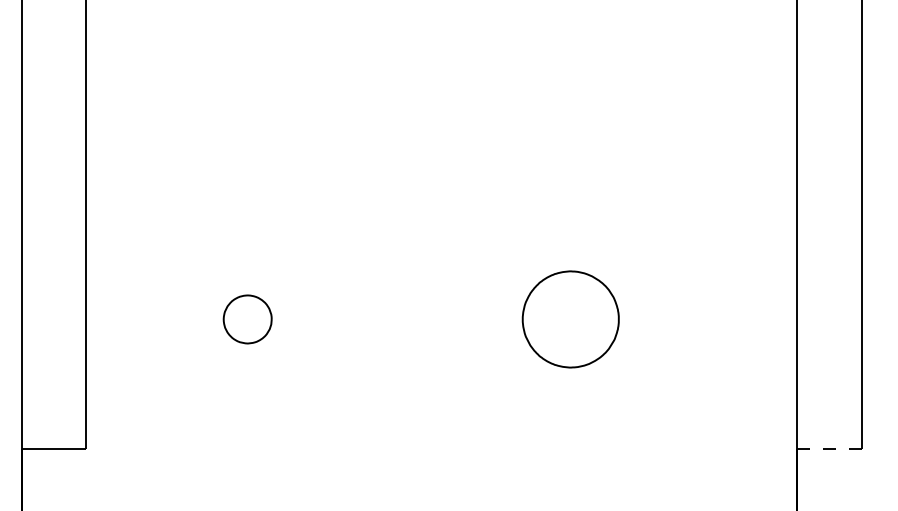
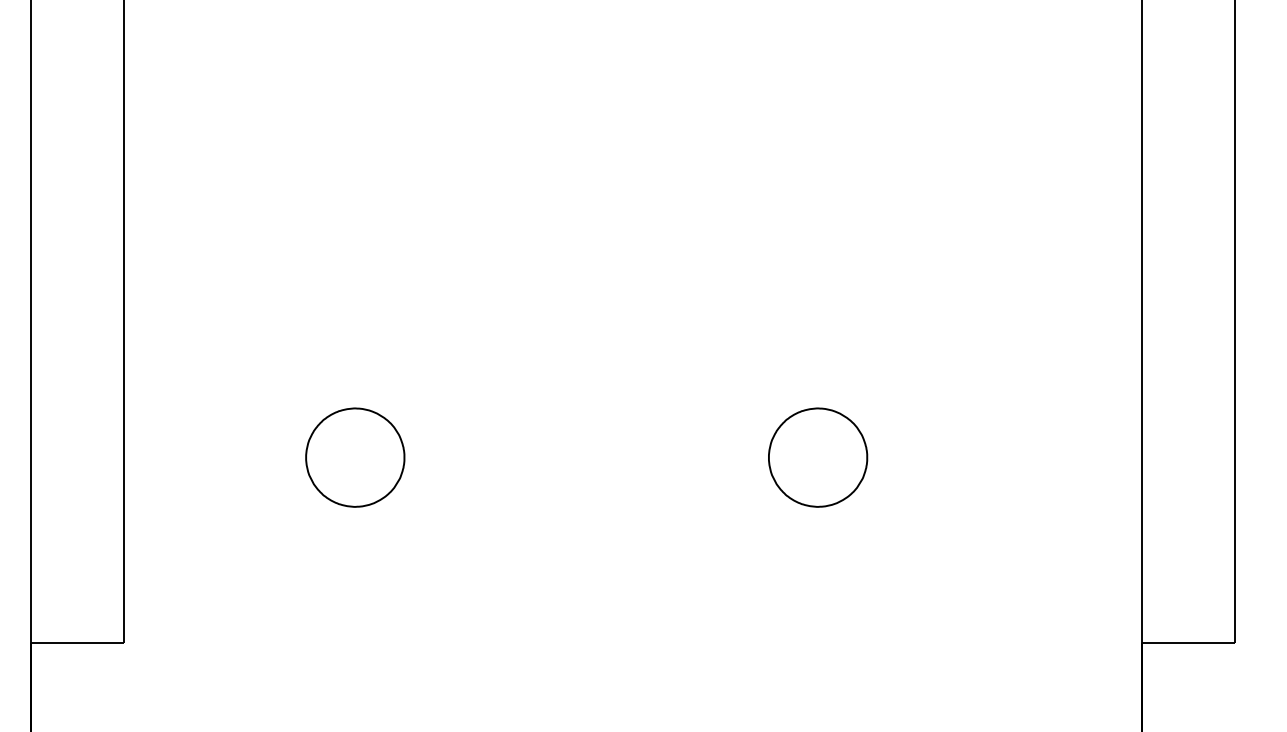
part: (247, 319) -> (354, 457), size x1.43
part: (570, 319) -> (817, 457), size x0.71
line: (829, 448) -> (1188, 642), dashed -> solid

